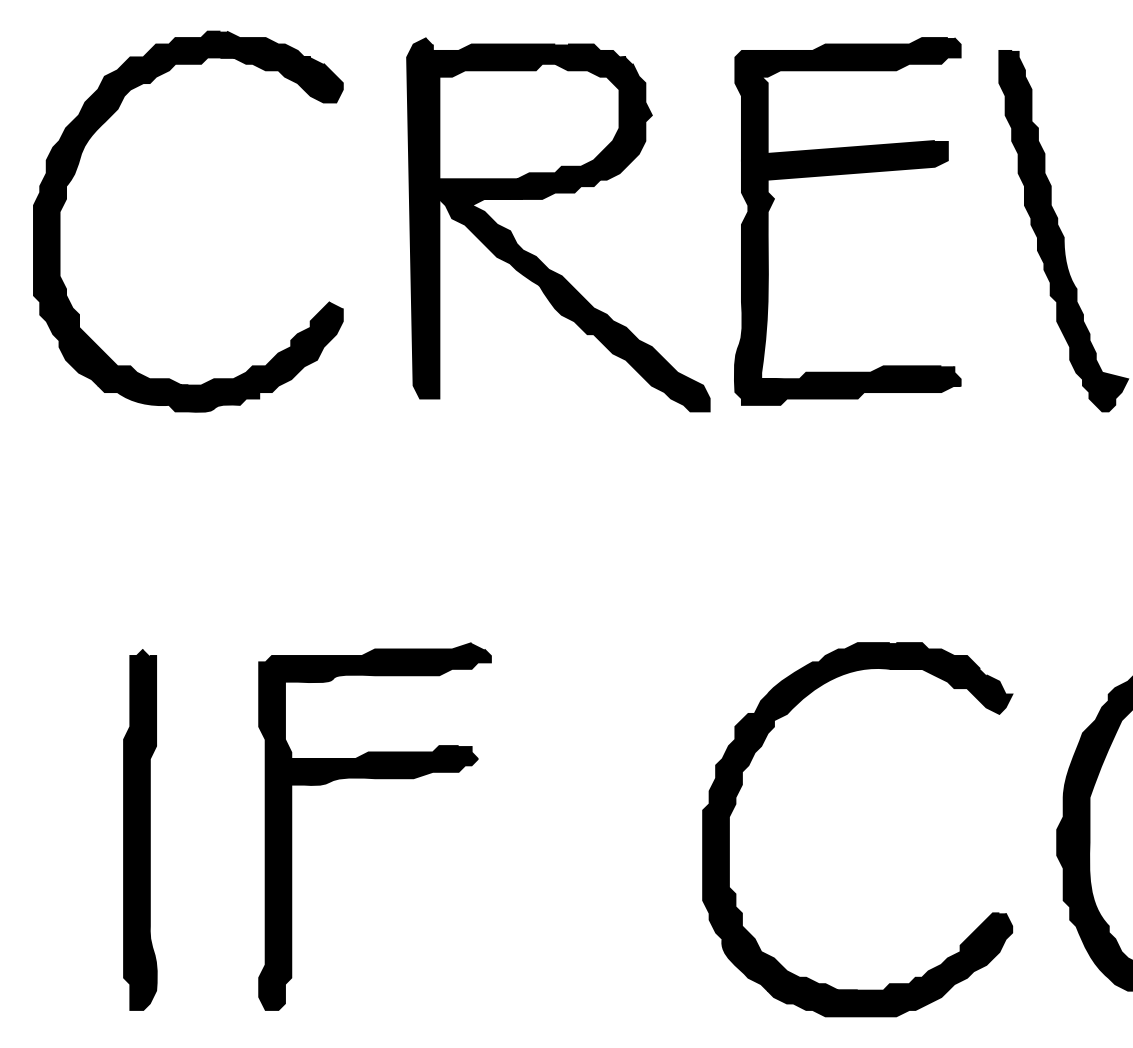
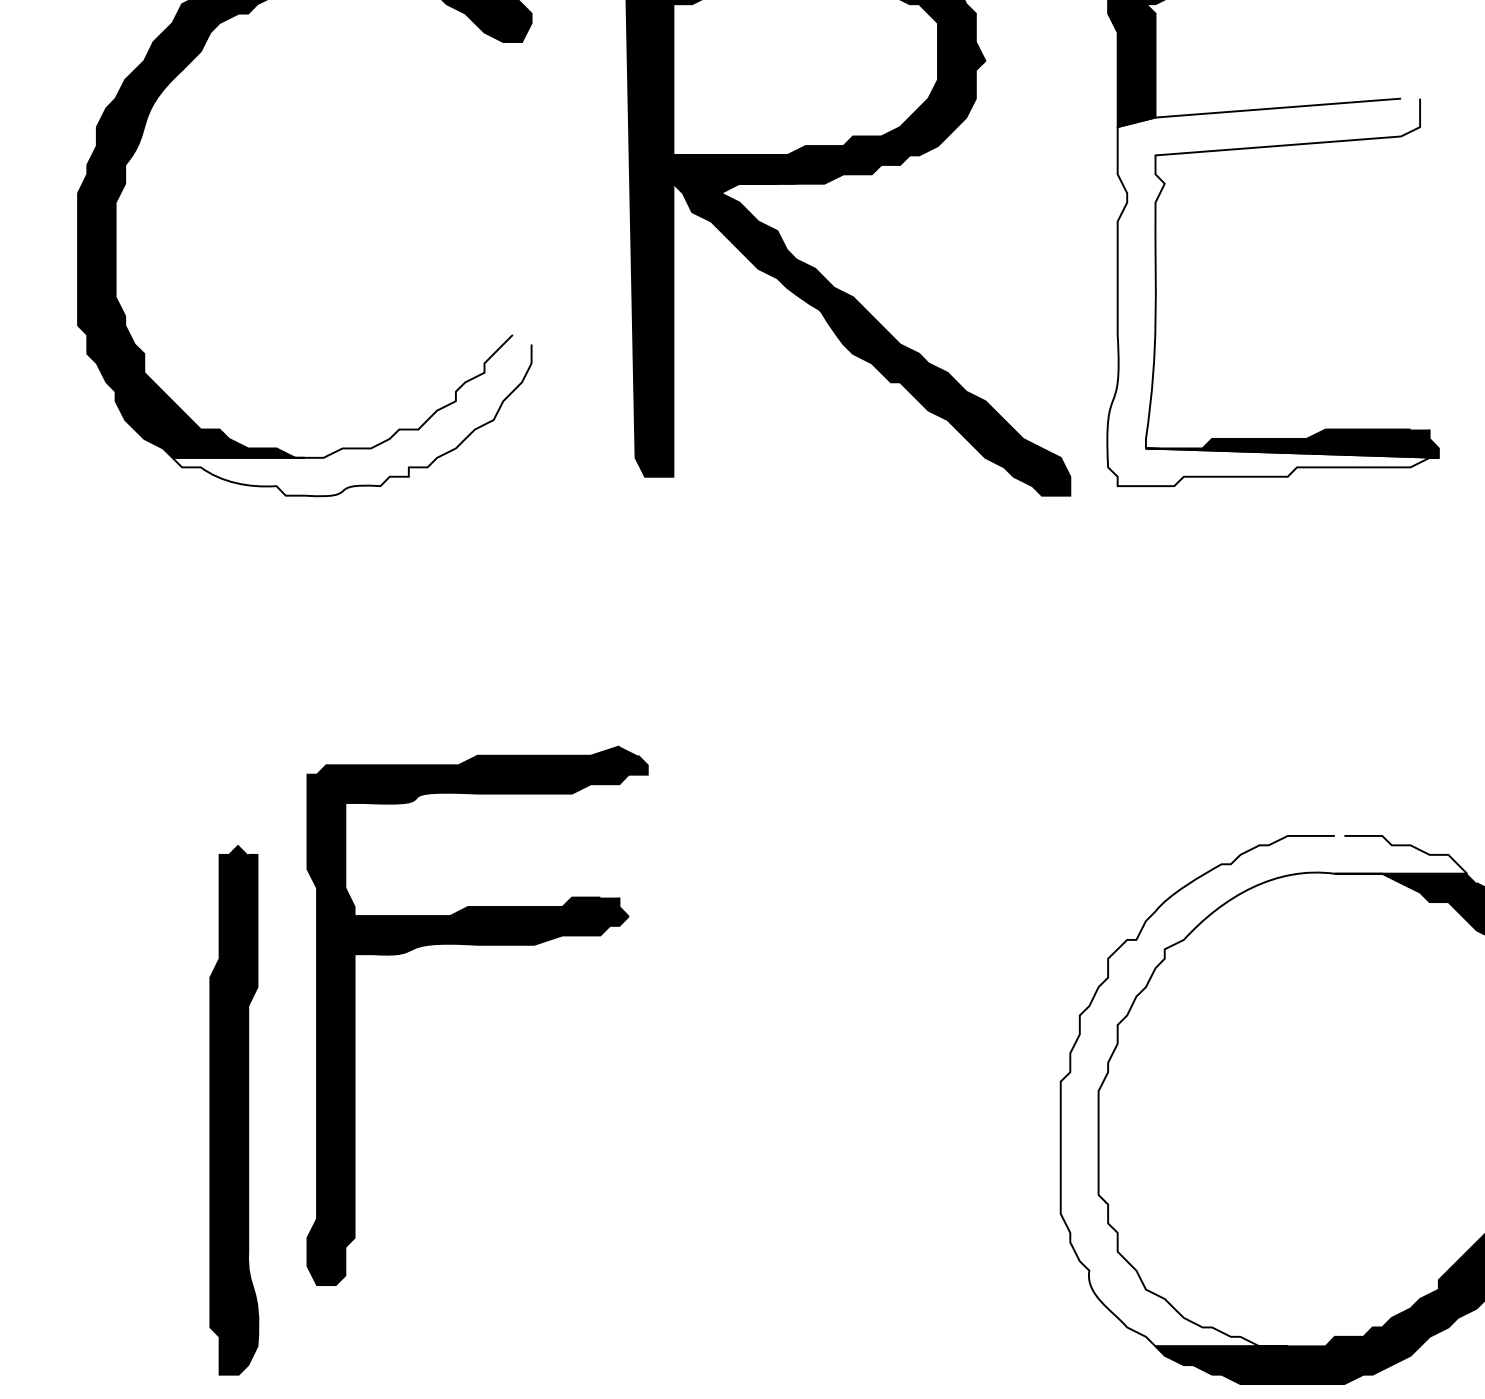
fill: (847, 272) -> (1272, 291), removed
fill: (220, 356) -> (351, 415), removed
part: (374, 779) -> (476, 946), moved
fill: (841, 816) -> (1263, 1090), removed

